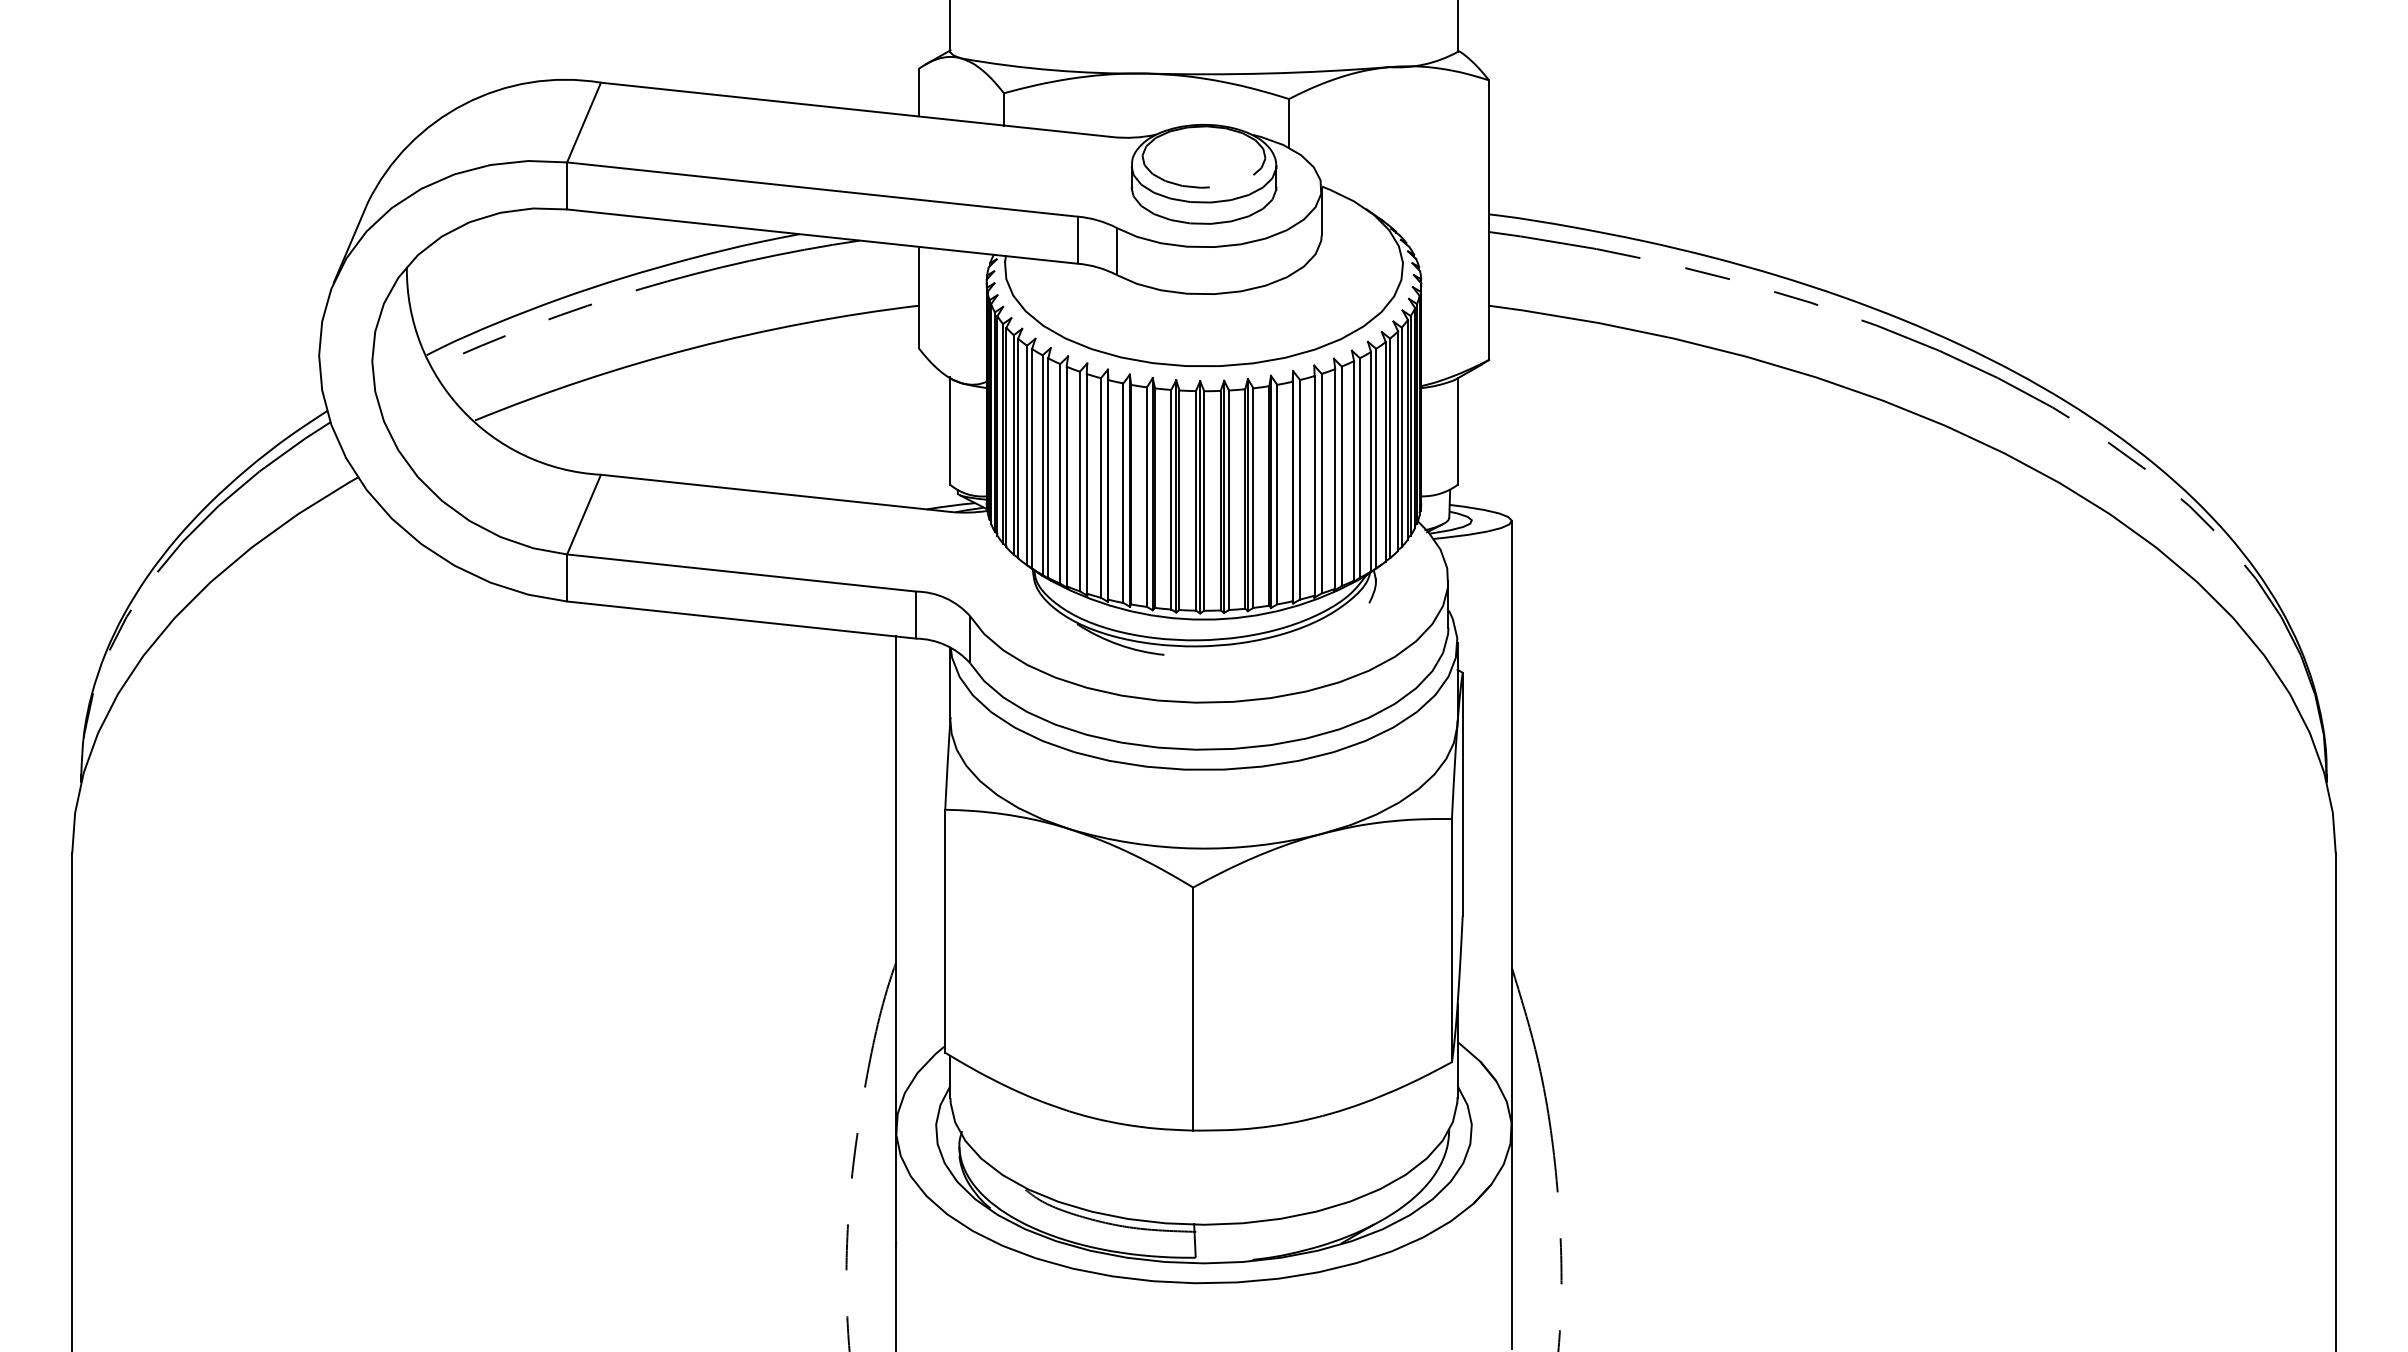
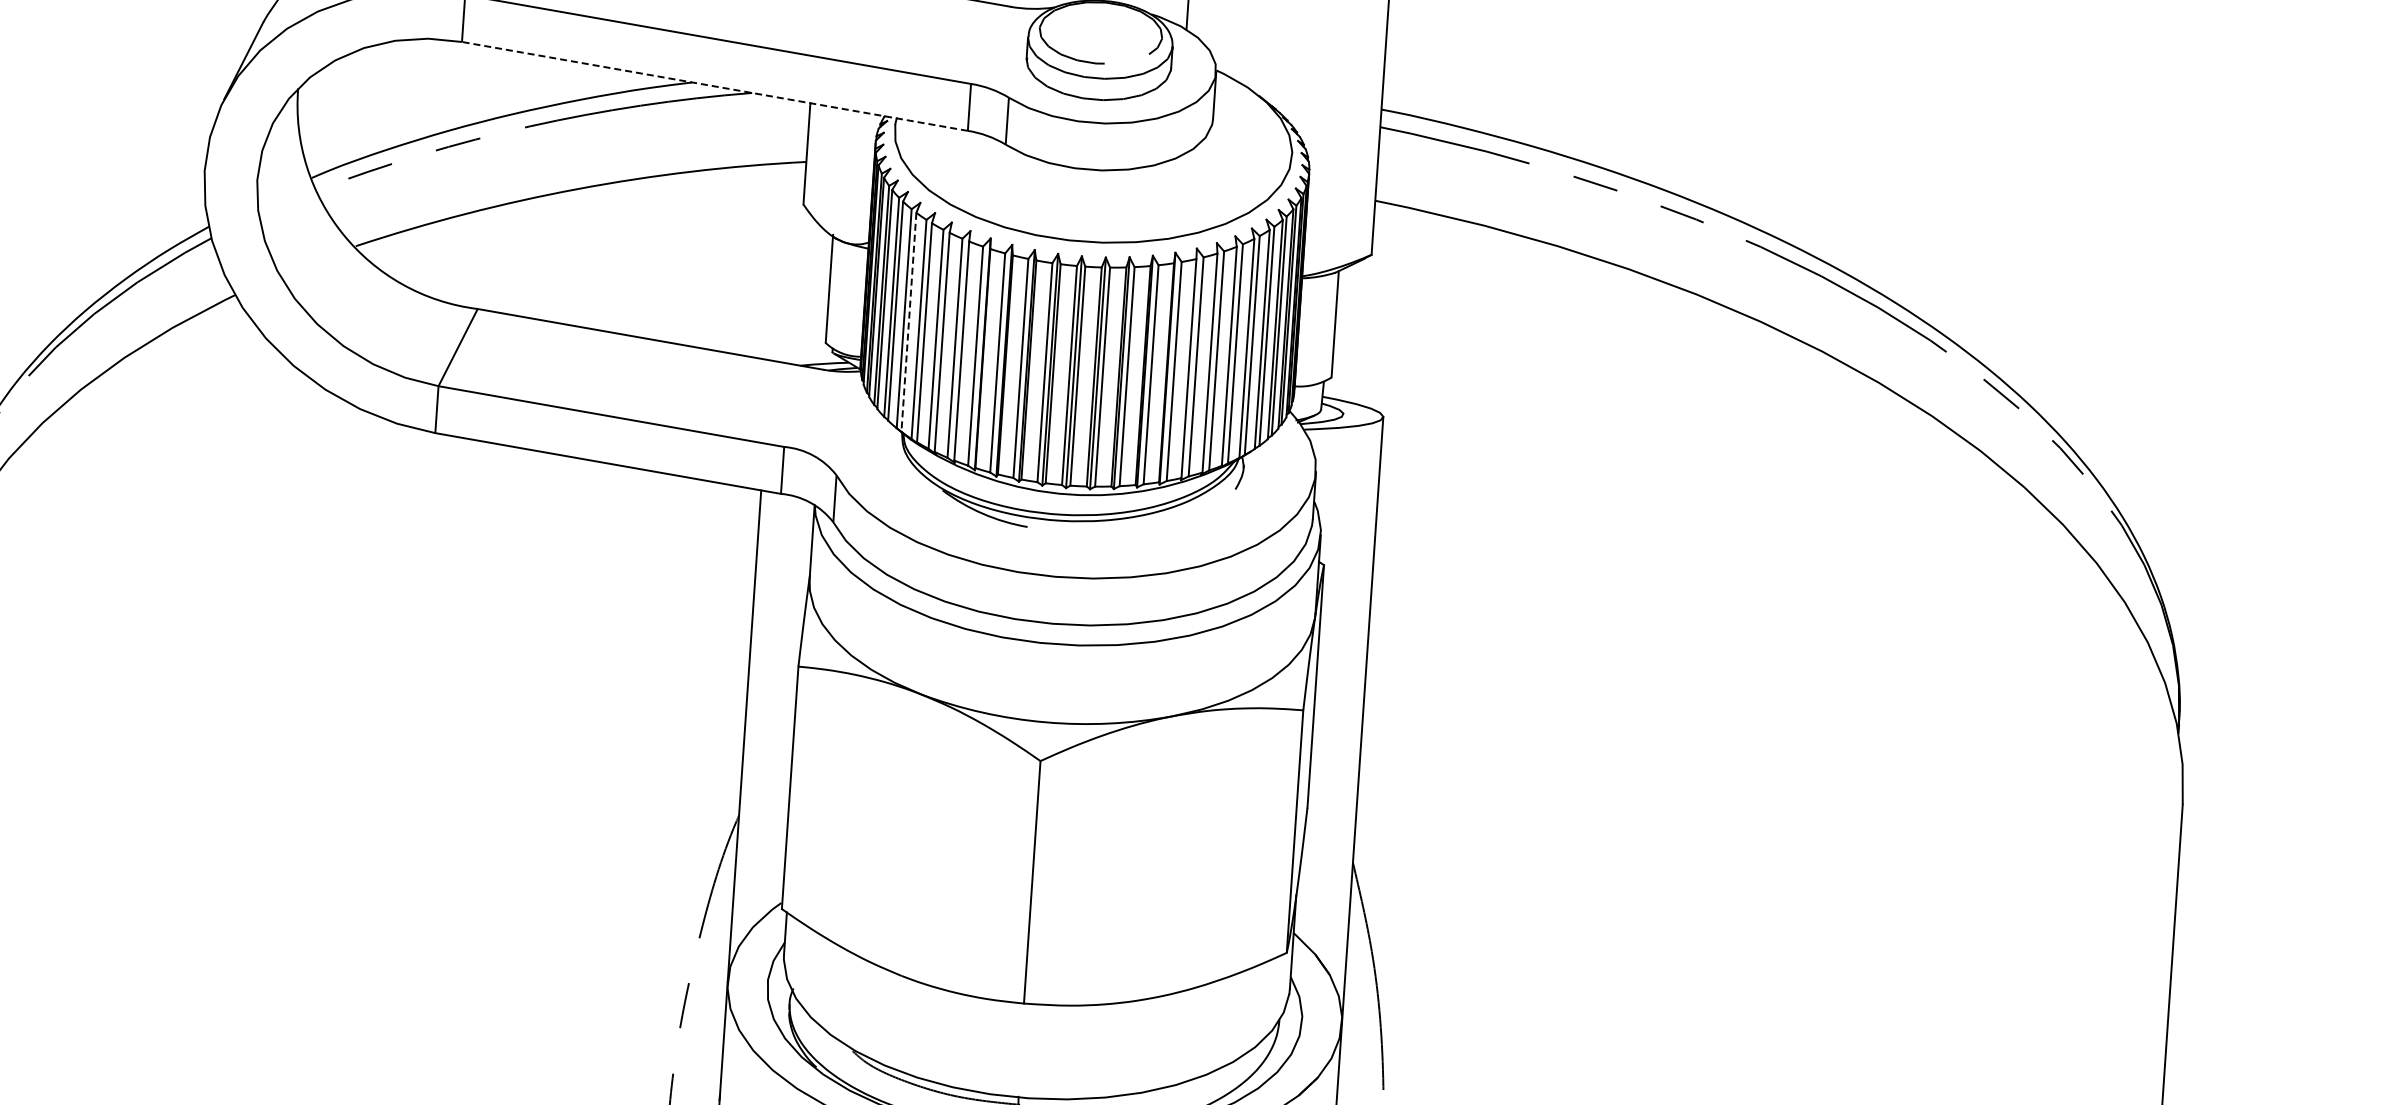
line: (822, 236) -> (714, 86), solid -> dashed
line: (1032, 458) -> (909, 322), solid -> dashed

